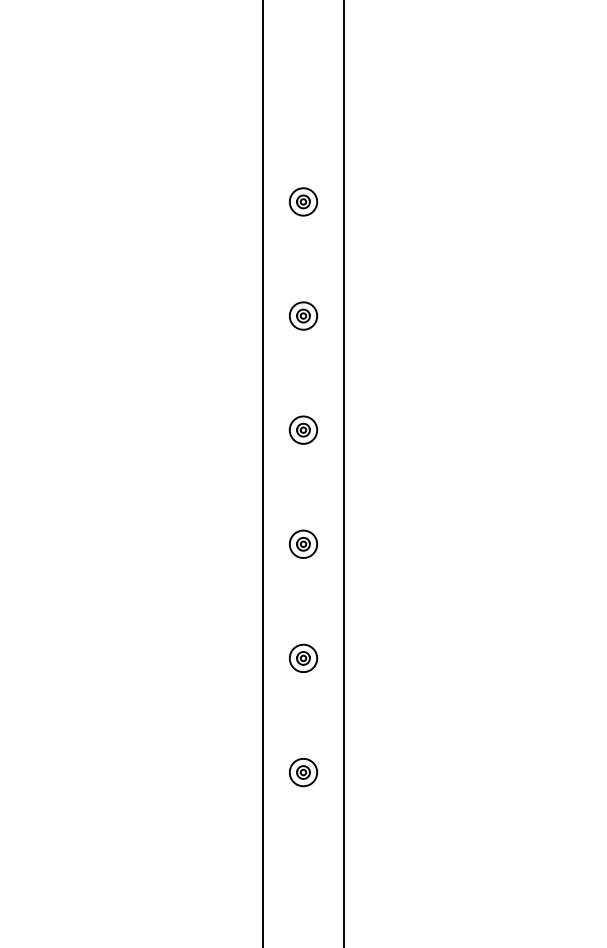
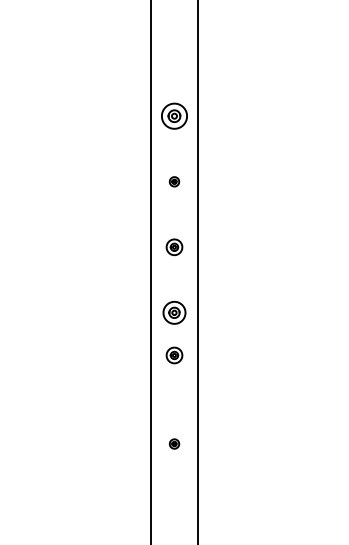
part: (303, 200) -> (174, 115), size x1.6
part: (303, 315) -> (174, 181), size x0.6
part: (303, 543) -> (174, 312), size x1.4
part: (303, 658) -> (174, 355), moved
part: (303, 771) -> (174, 443), size x0.6

